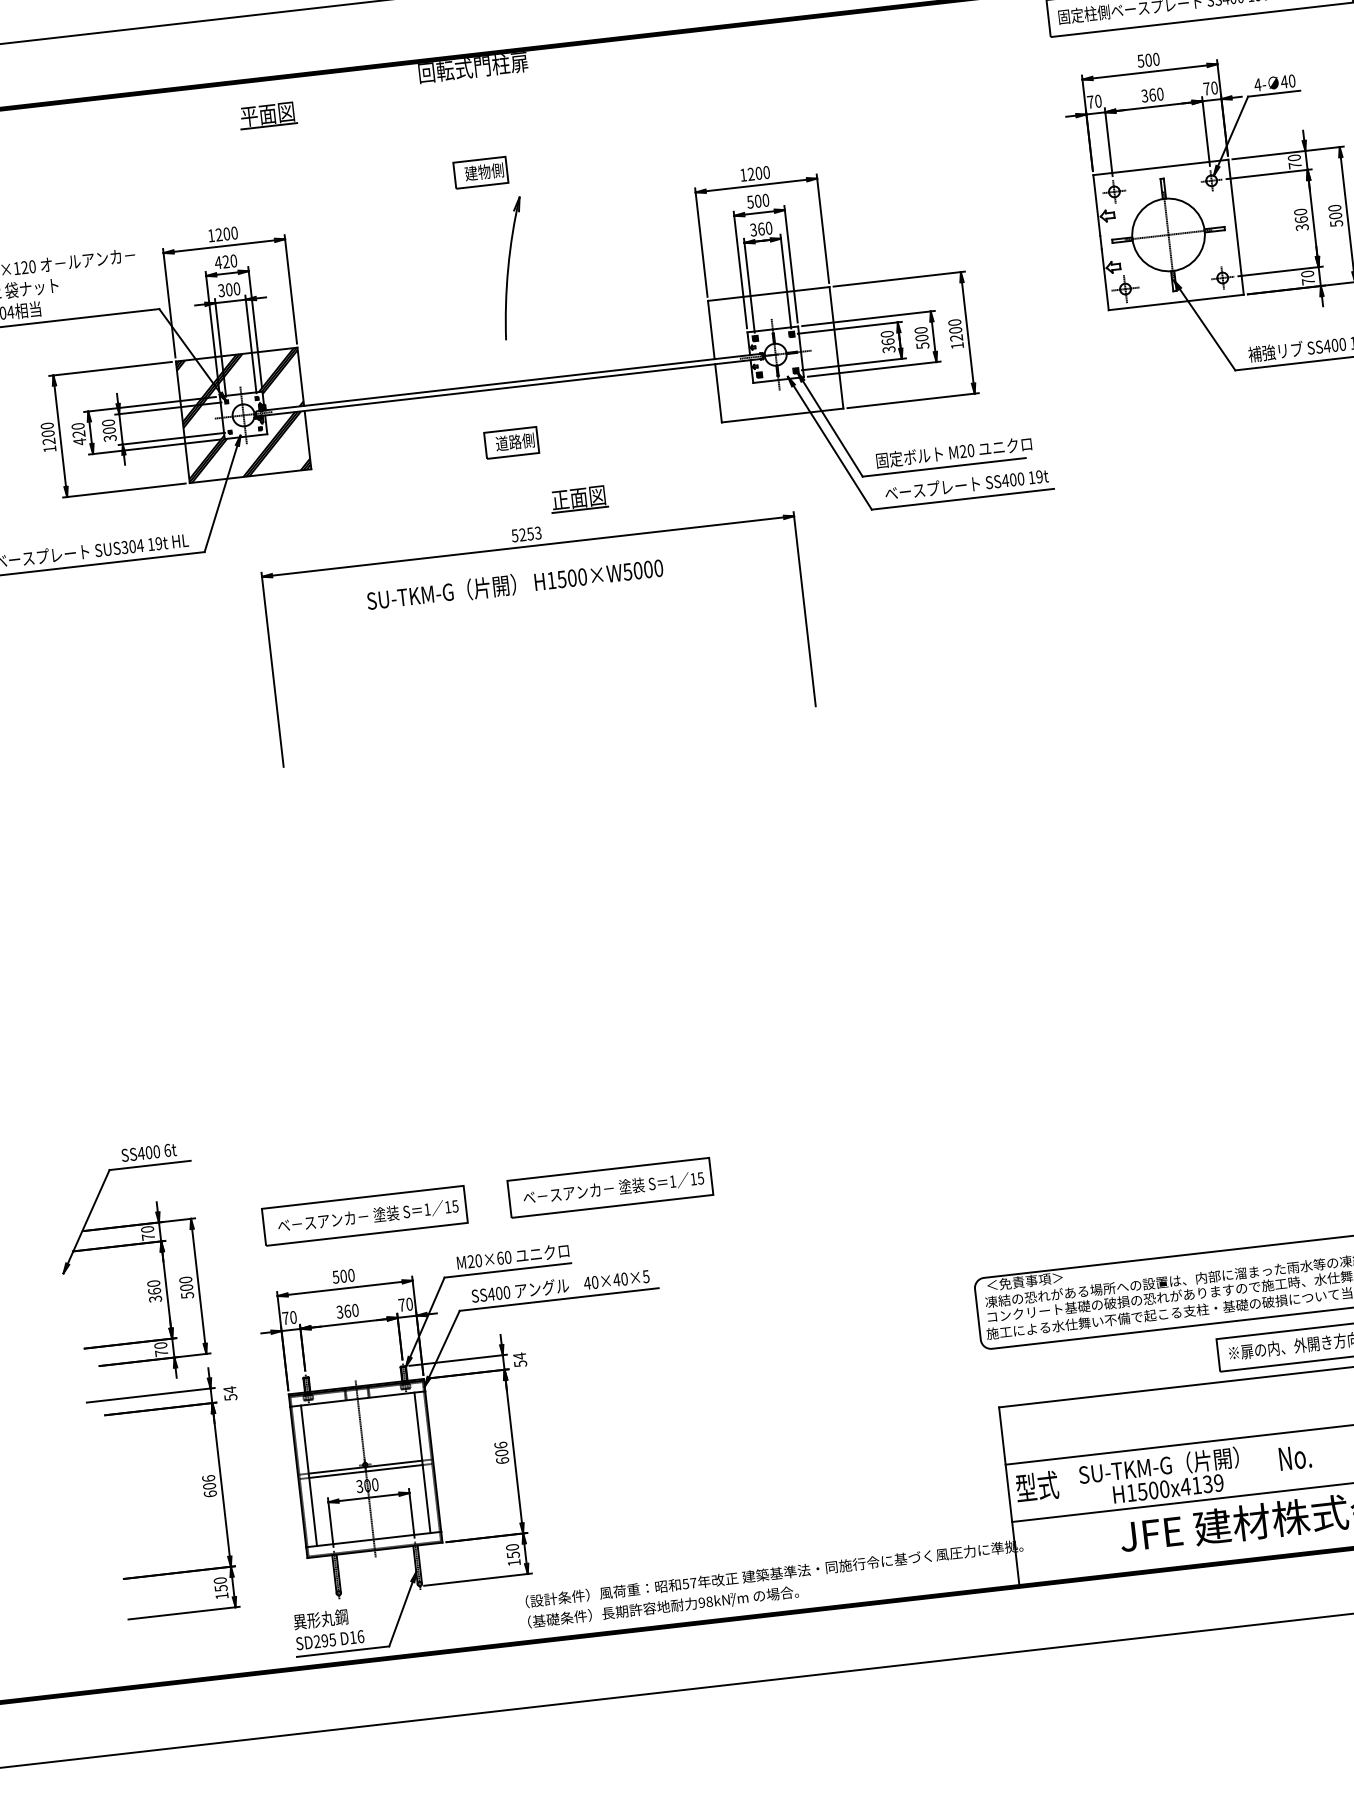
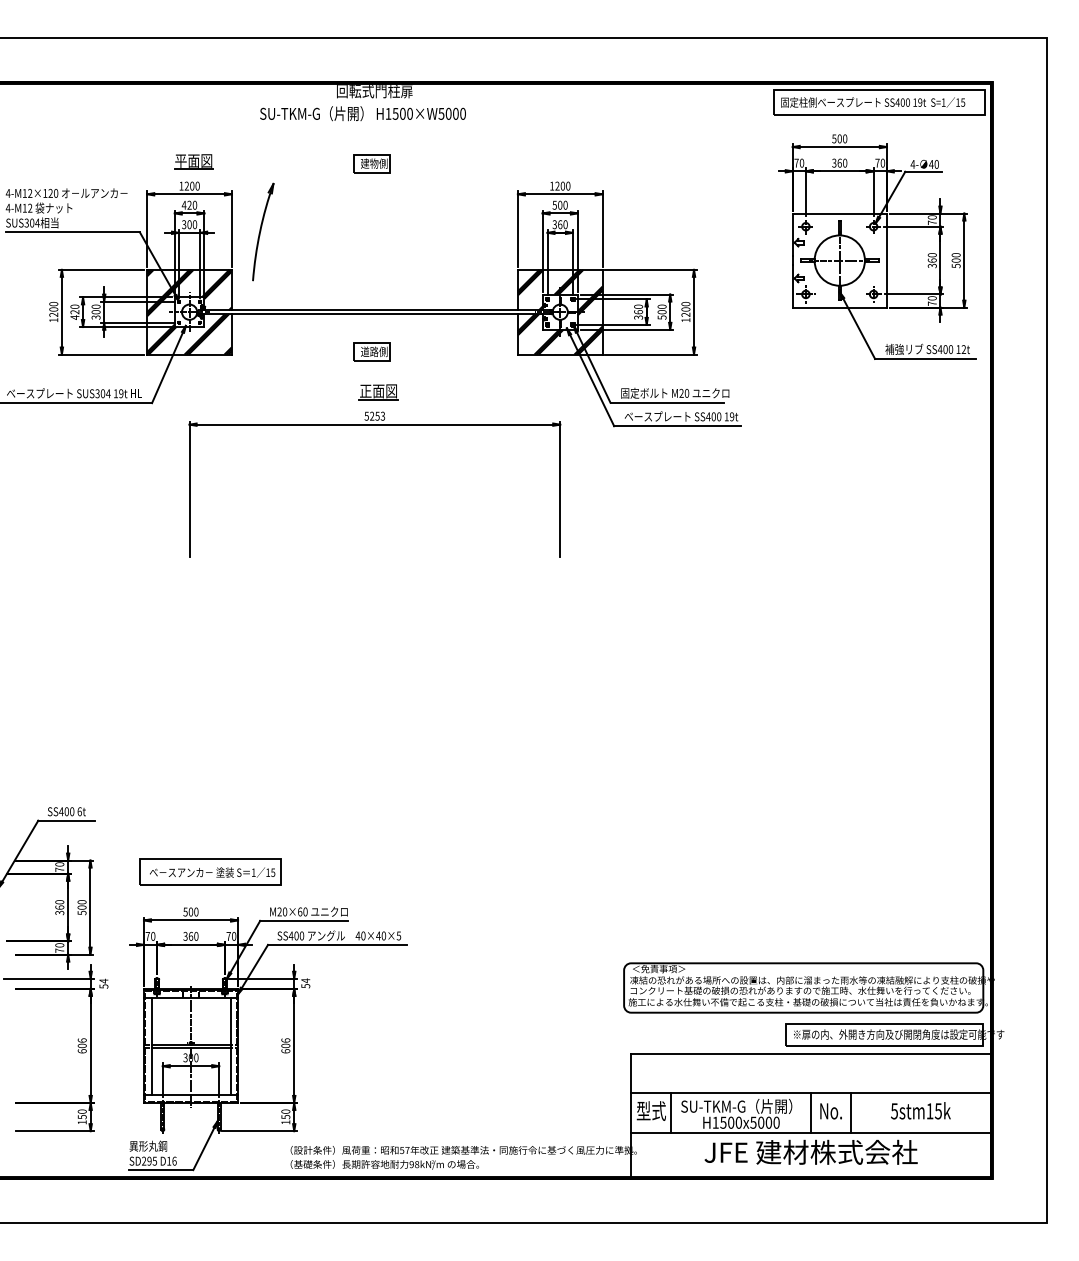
part: (267, 114) -> (193, 161), moved
part: (513, 267) -> (263, 231), moved
hatch: (774, 353) -> (559, 311), added
part: (578, 499) -> (378, 392), moved
text: (514, 584) -> (362, 113), moved
part: (610, 1186) -> (381, 871), removed
line: (1323, 1457) -> (850, 1113), added
line: (1267, 1464) -> (811, 1113), added
text: (1201, 1484) -> (764, 1122), H1500x4139 -> H1500x5000
line: (1066, 1486) -> (671, 1113), added

